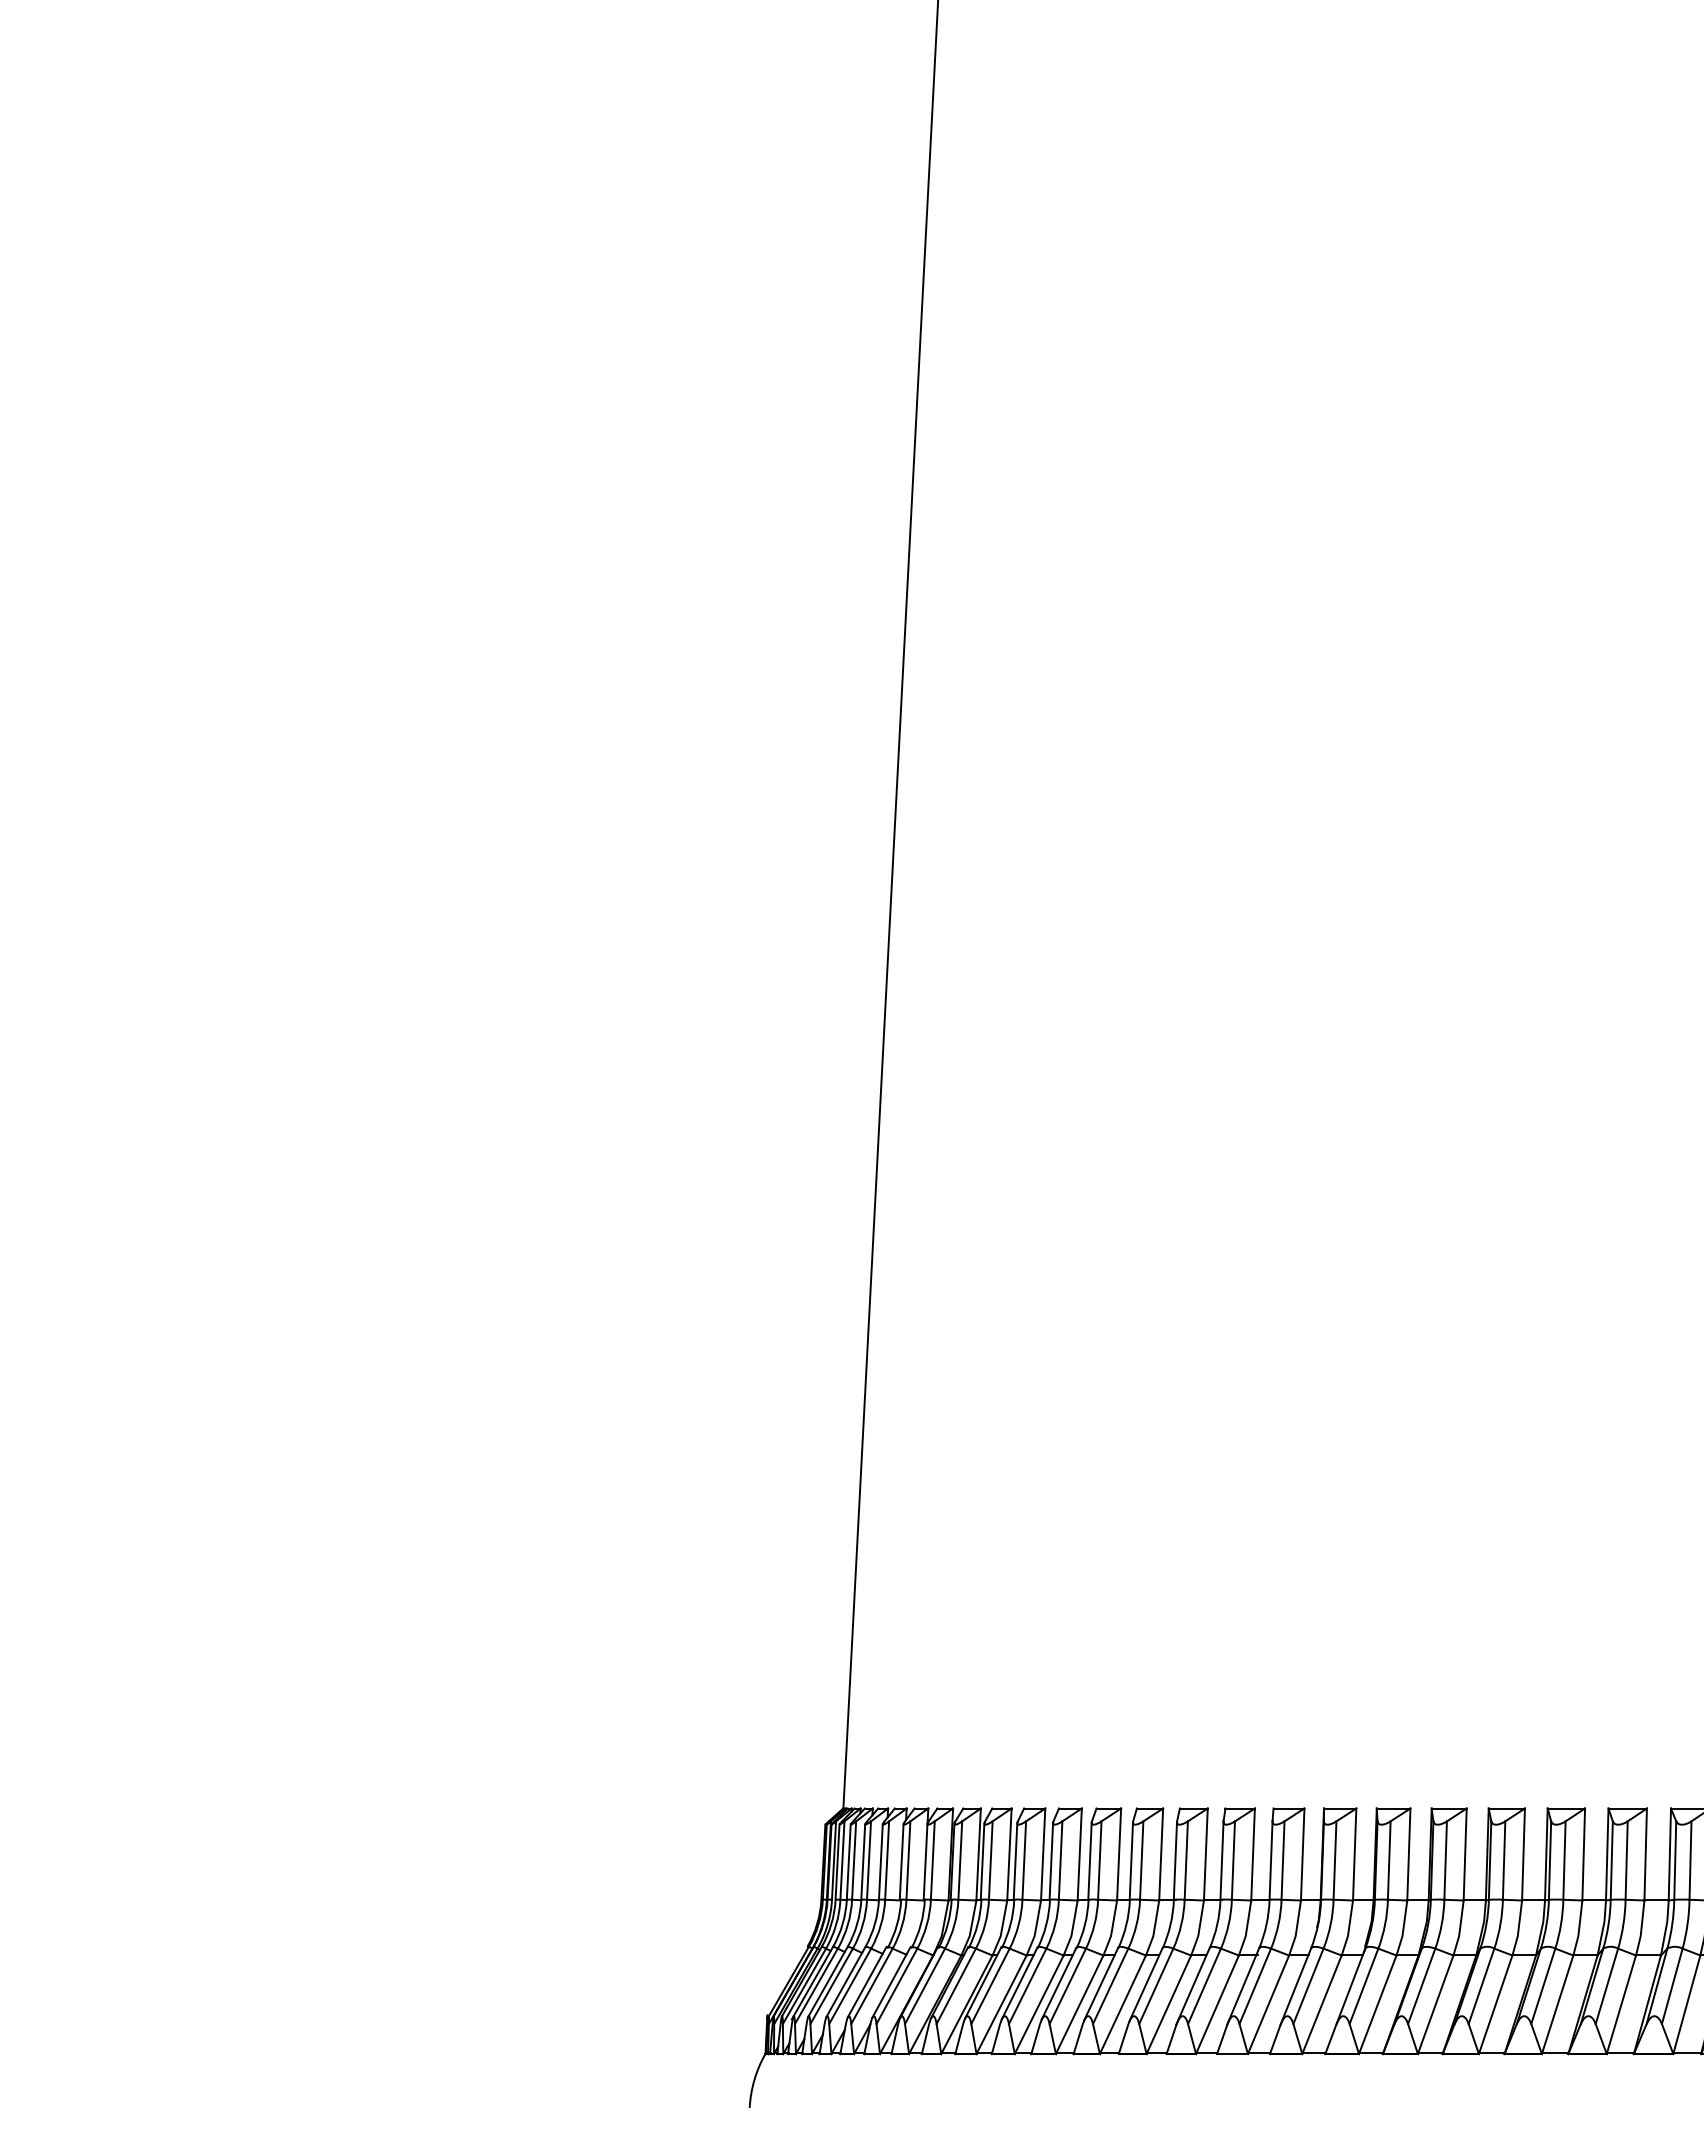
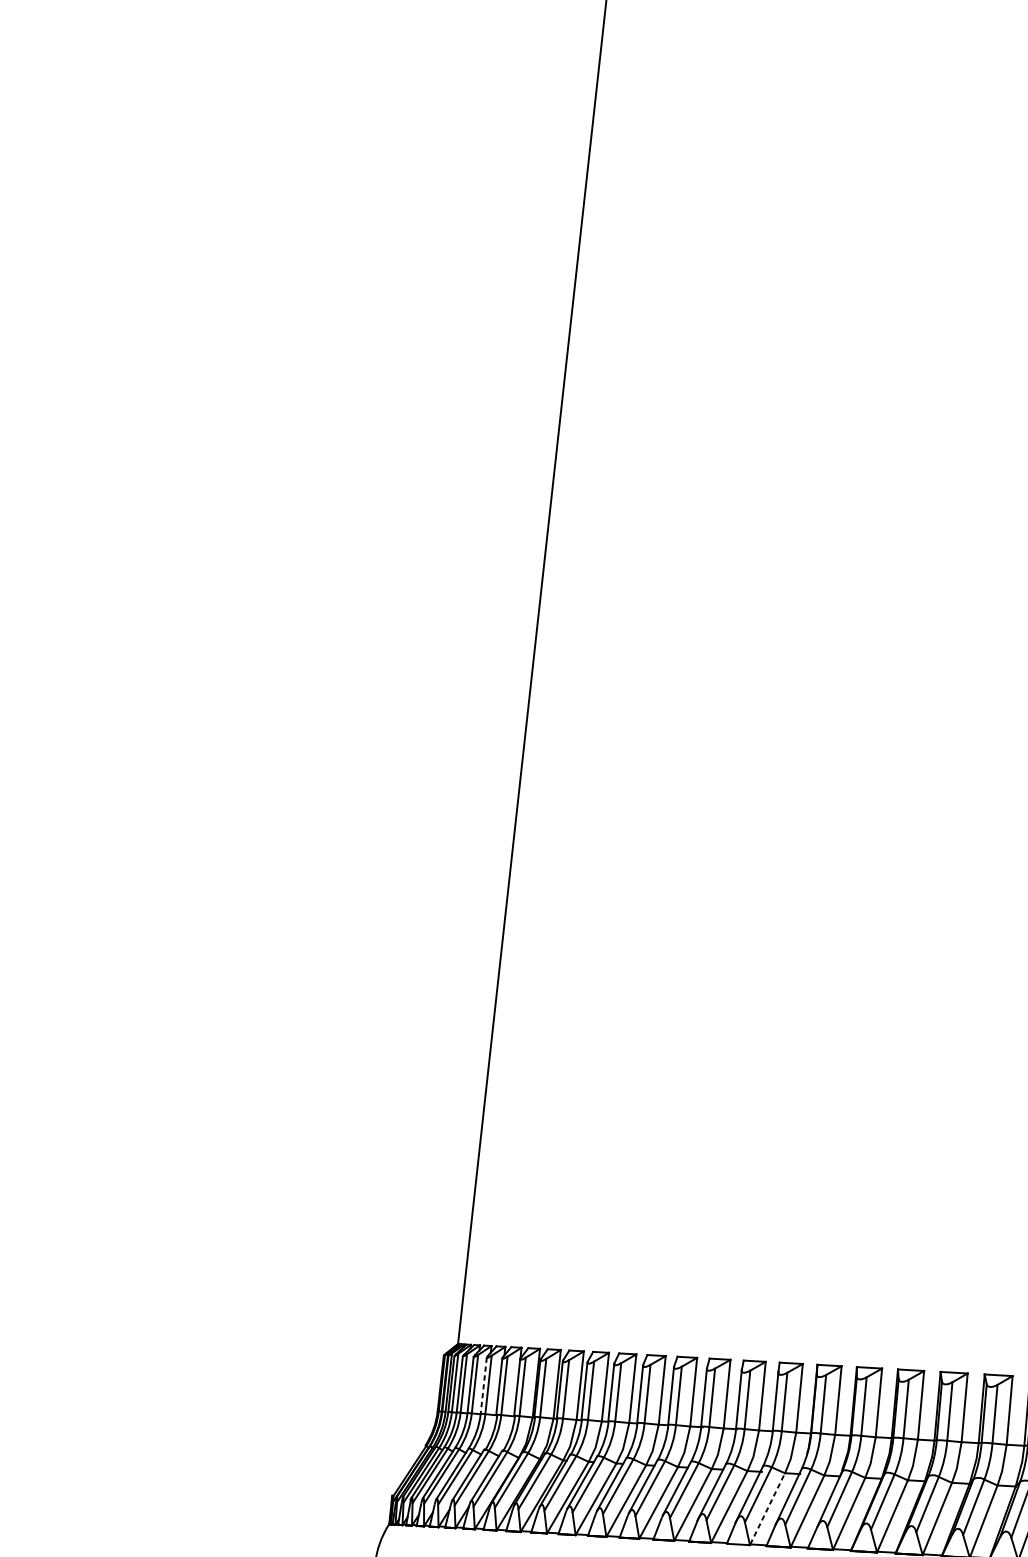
line: (880, 1861) -> (483, 1385), solid -> dashed
line: (1268, 2004) -> (767, 1509), solid -> dashed

